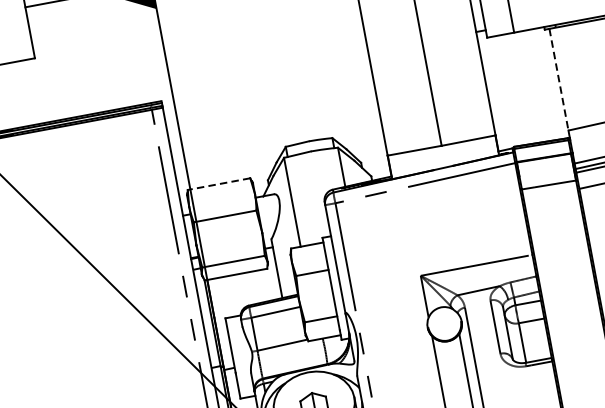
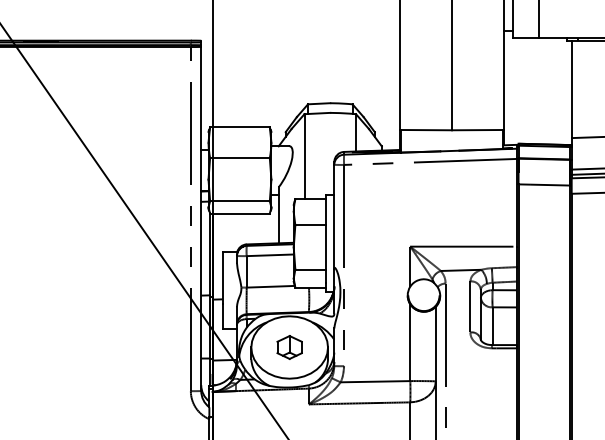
line: (558, 79) -> (571, 89), dashed -> solid
line: (218, 184) -> (239, 127), dashed -> solid

